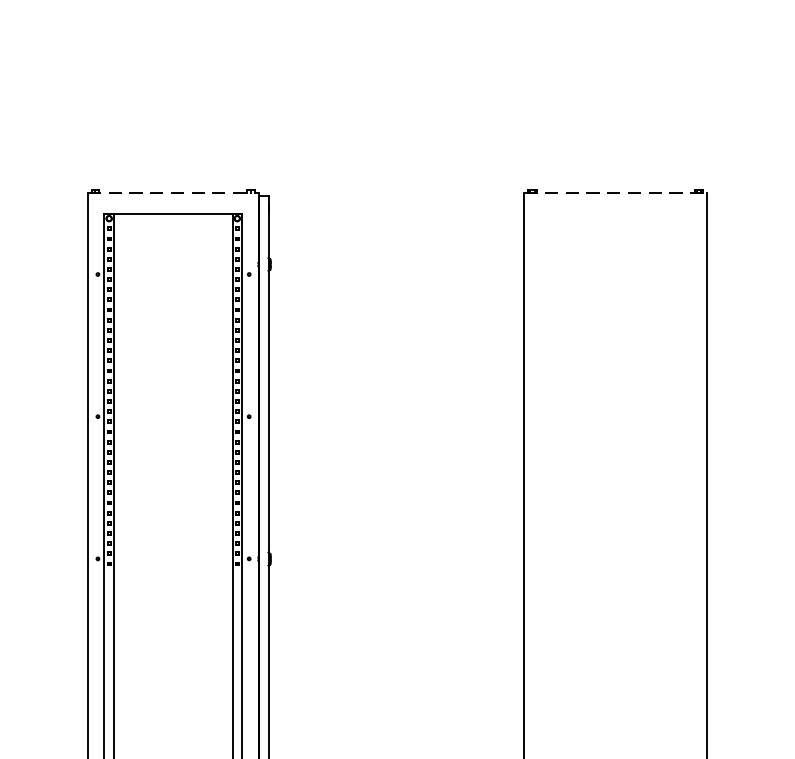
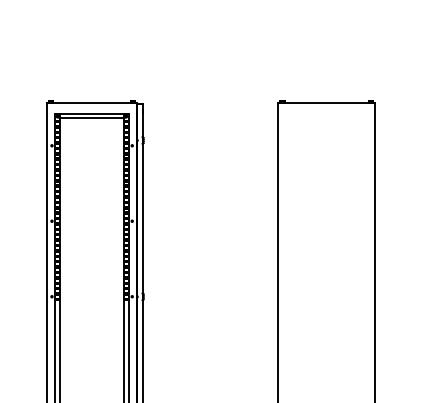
line: (174, 192) -> (92, 102), dashed -> solid
line: (615, 192) -> (326, 102), dashed -> solid
line: (172, 221) -> (91, 117), added

